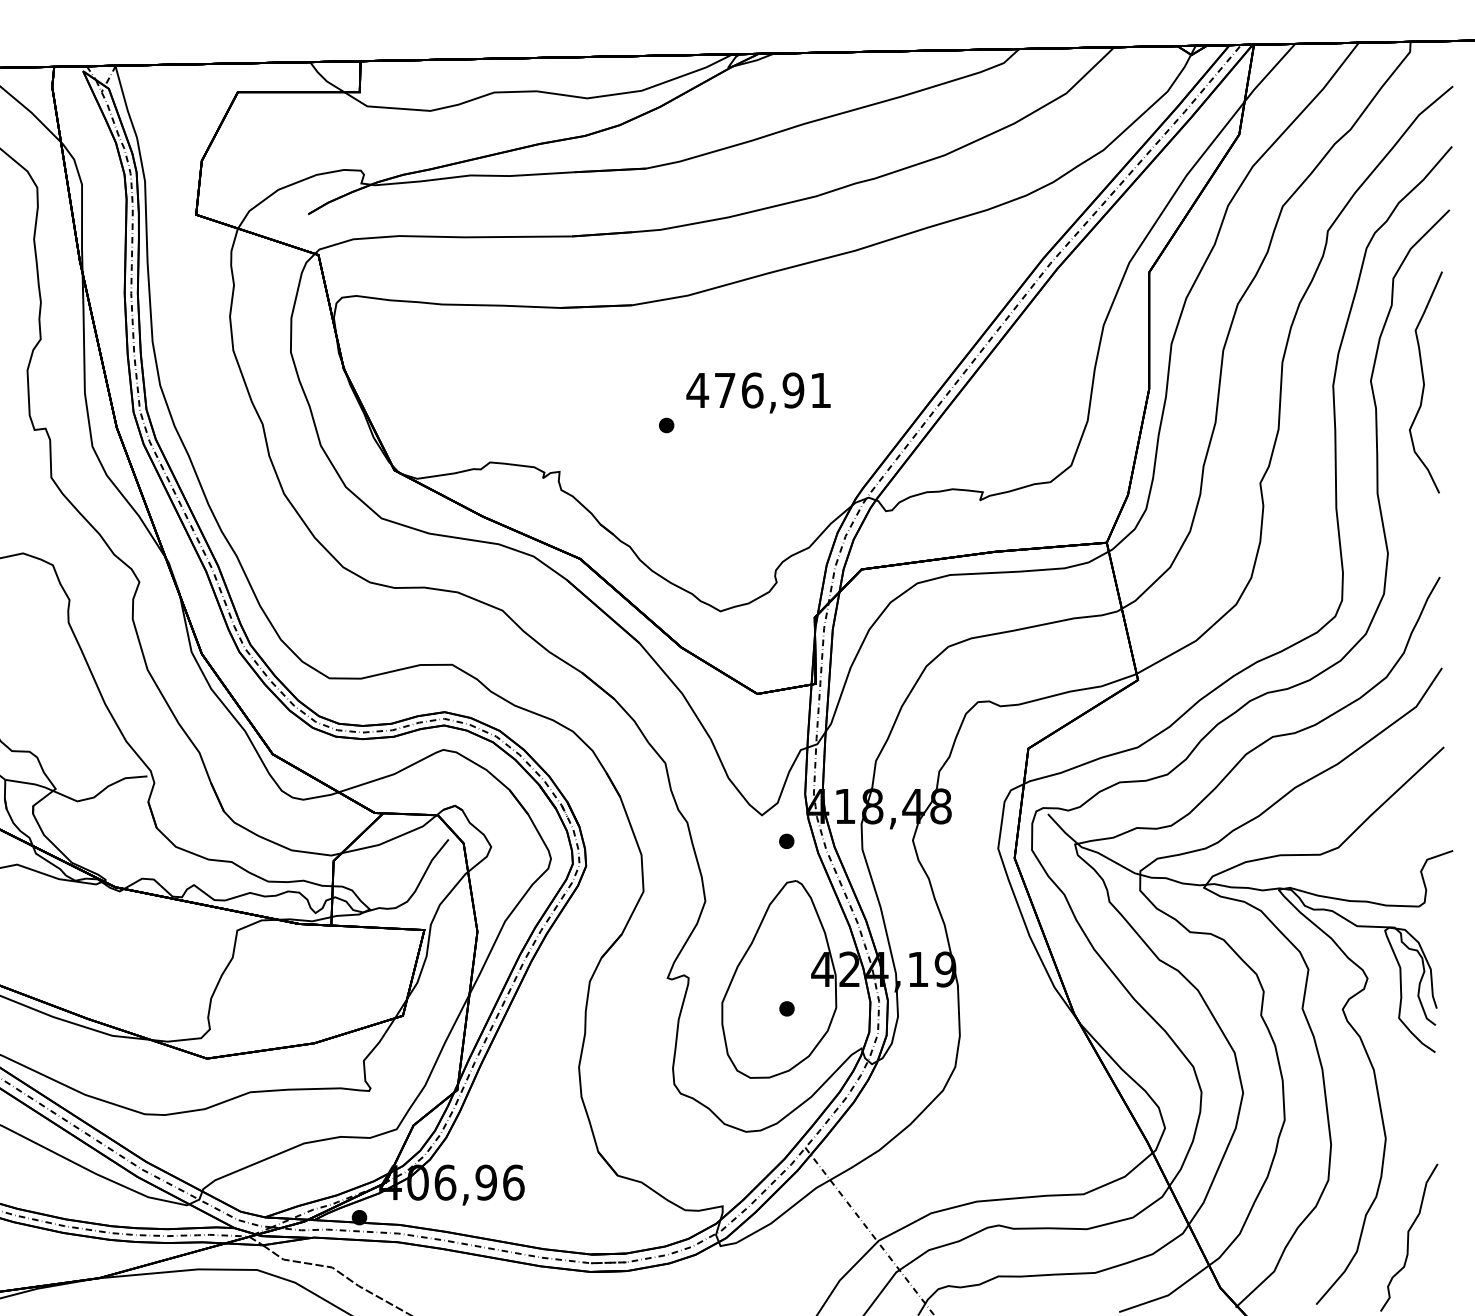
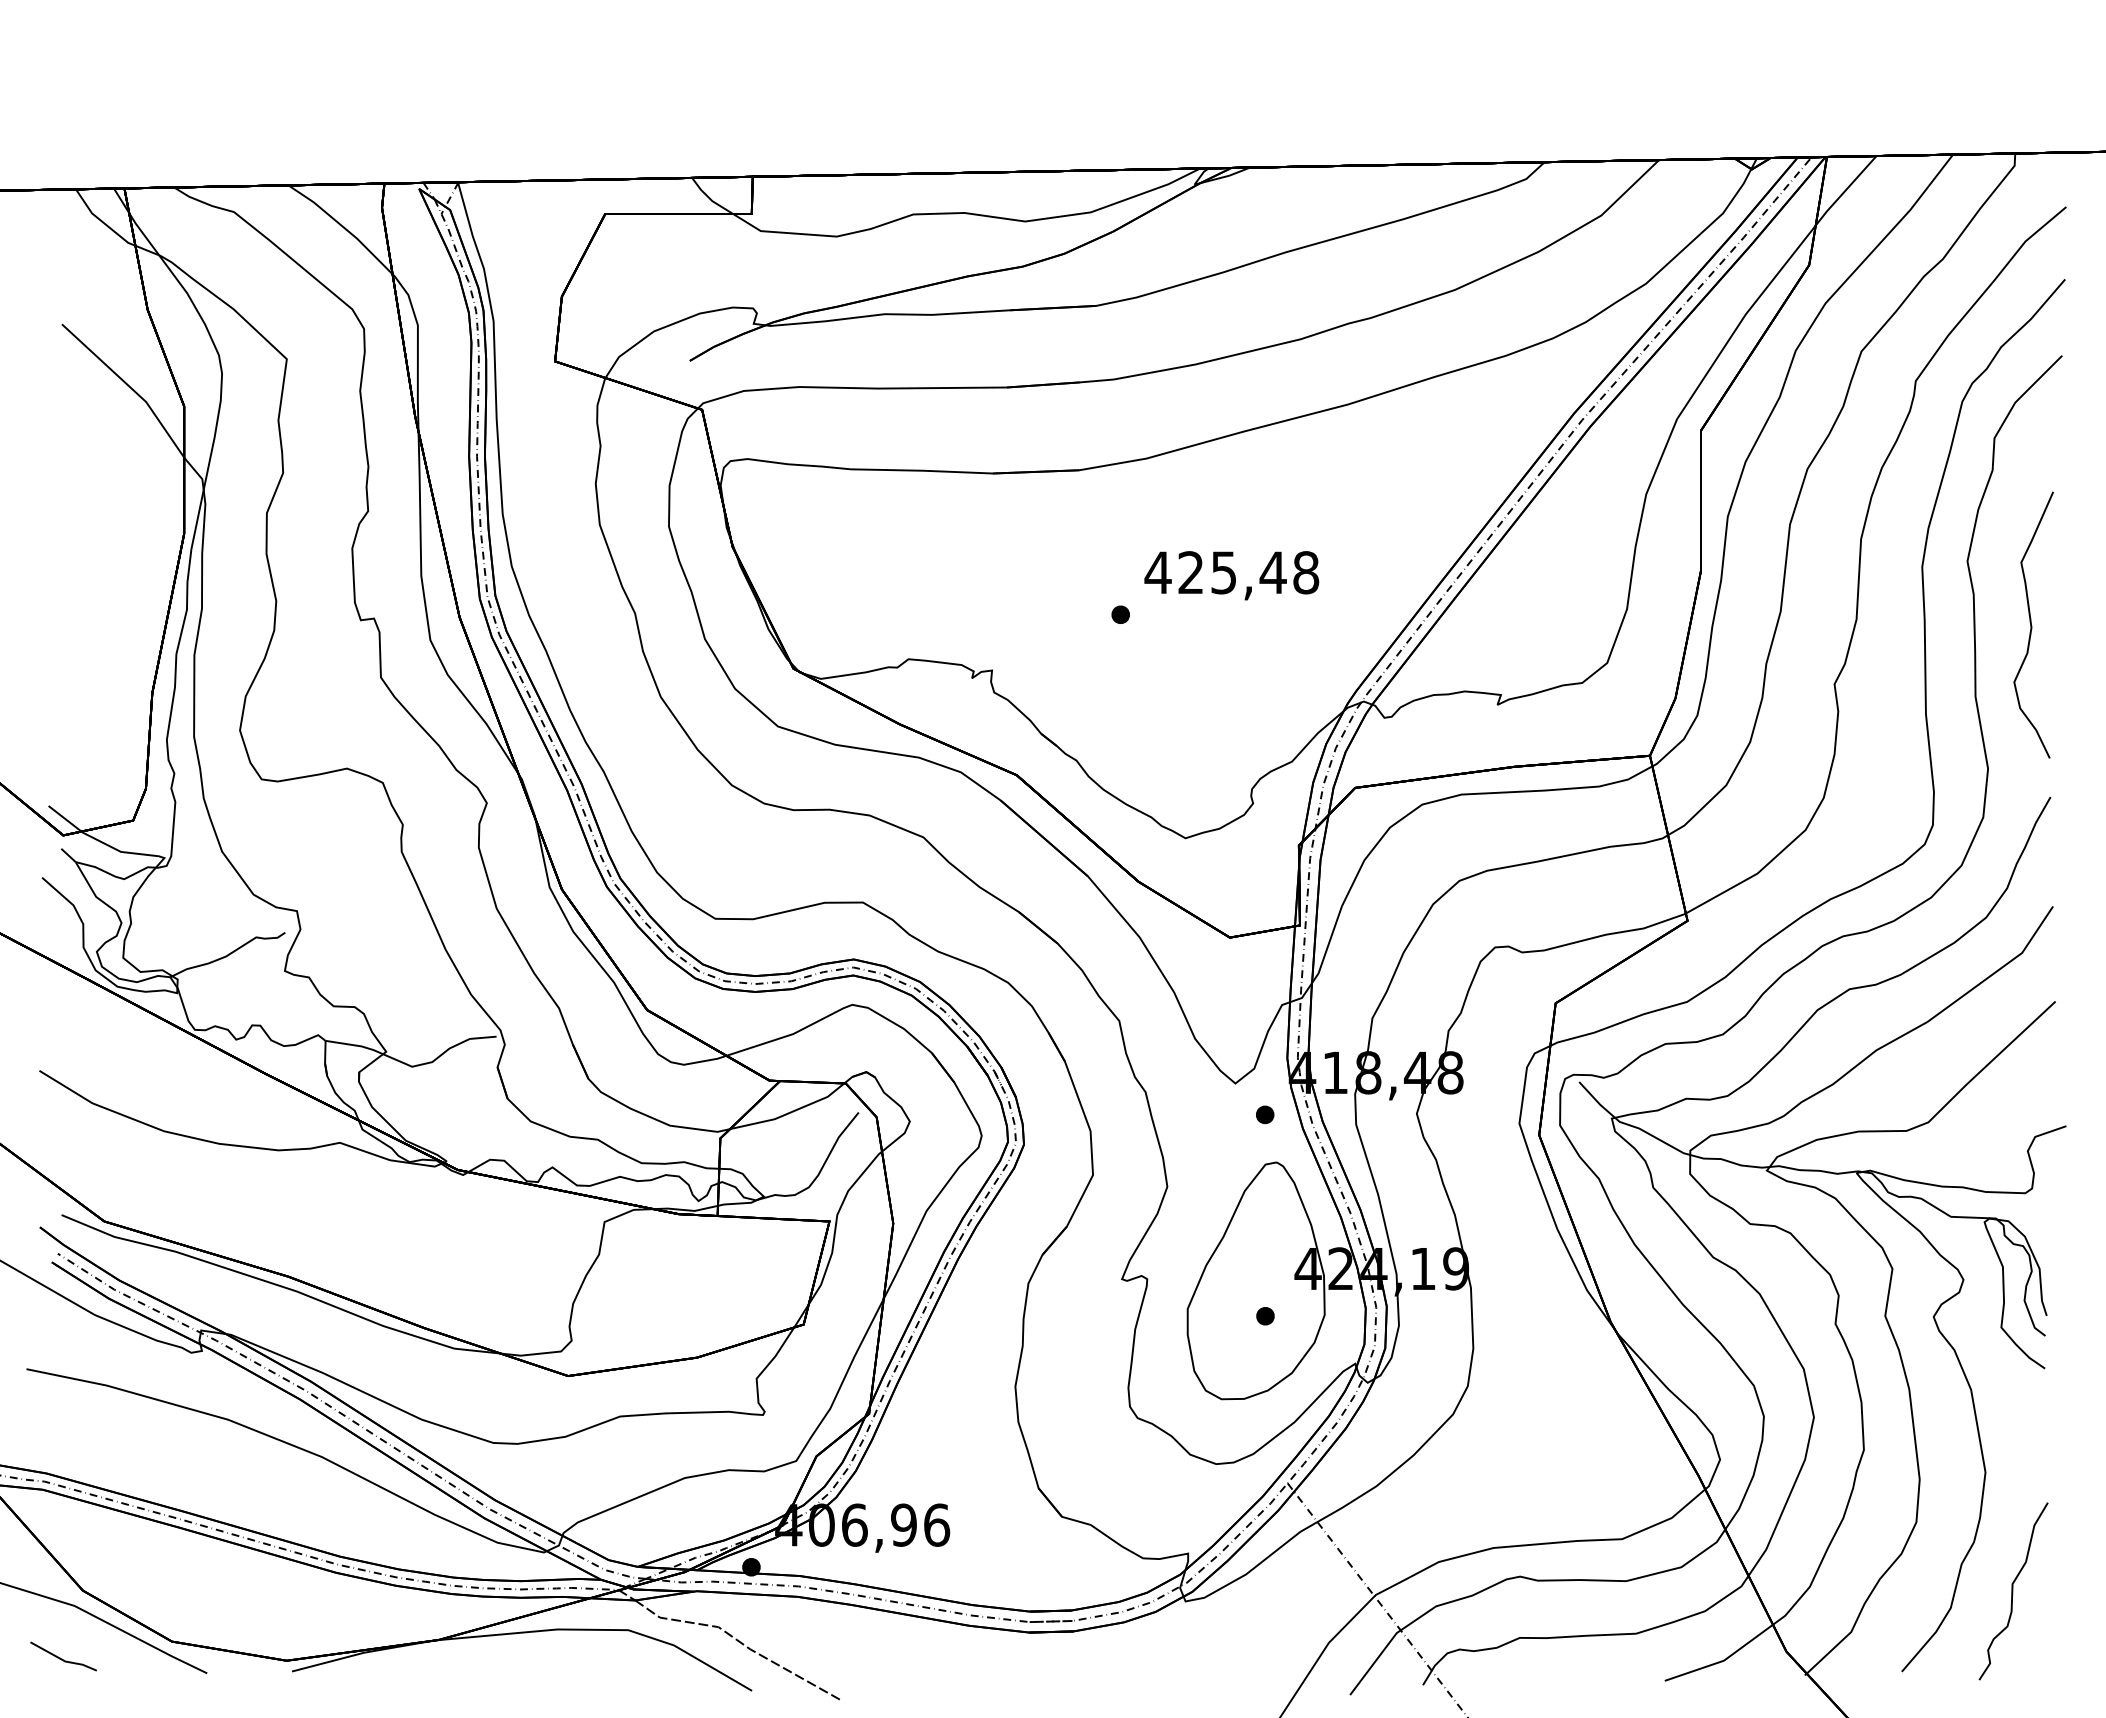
curve: (1424, 382) -> (2032, 625), moved
text: (772, 390) -> (1248, 572), 476,91 -> 425,48

